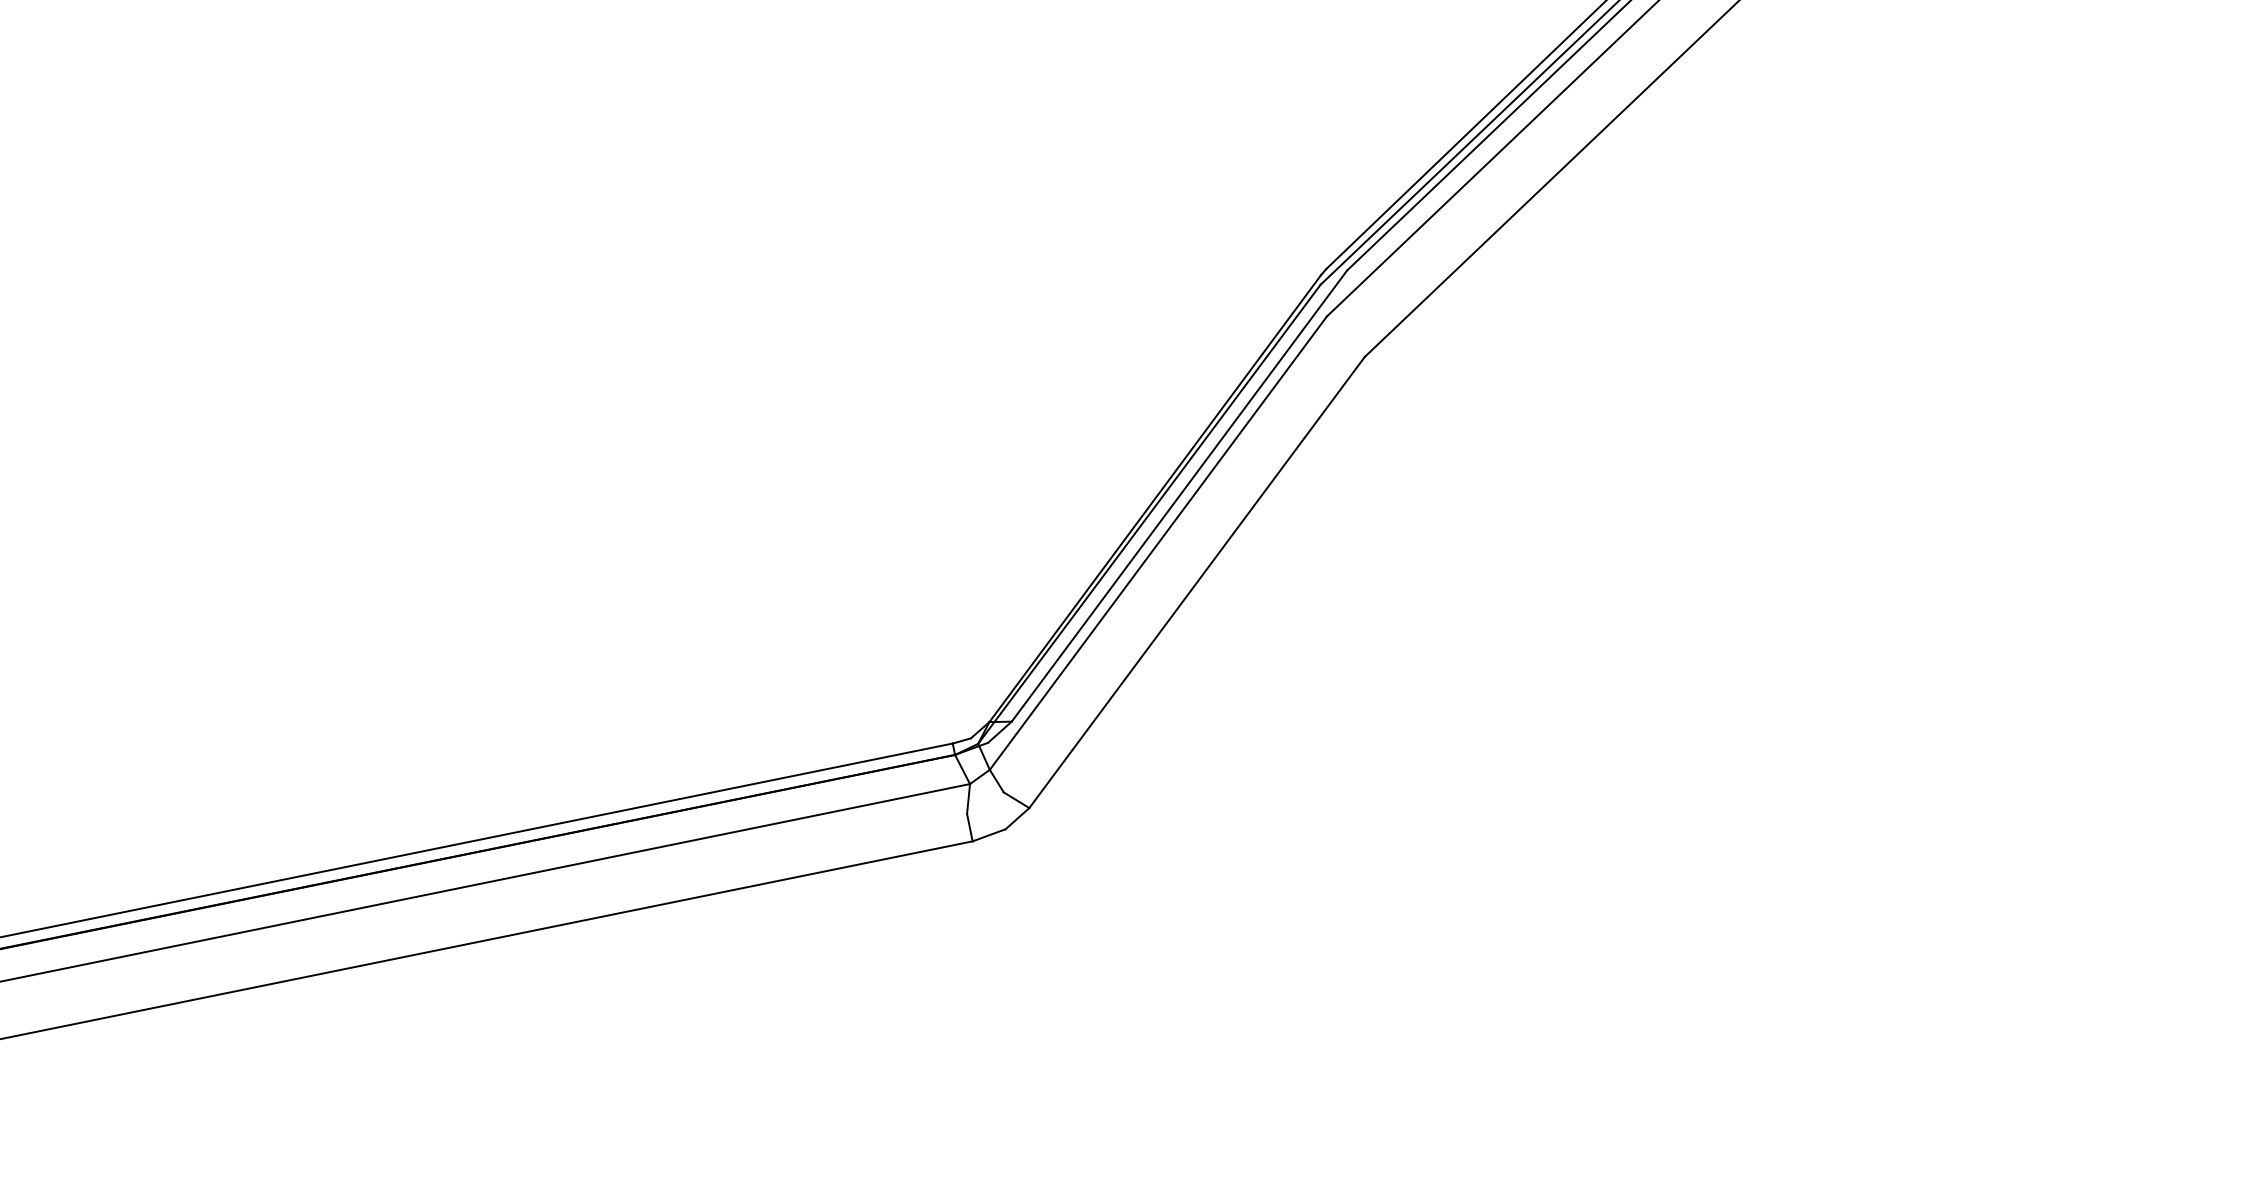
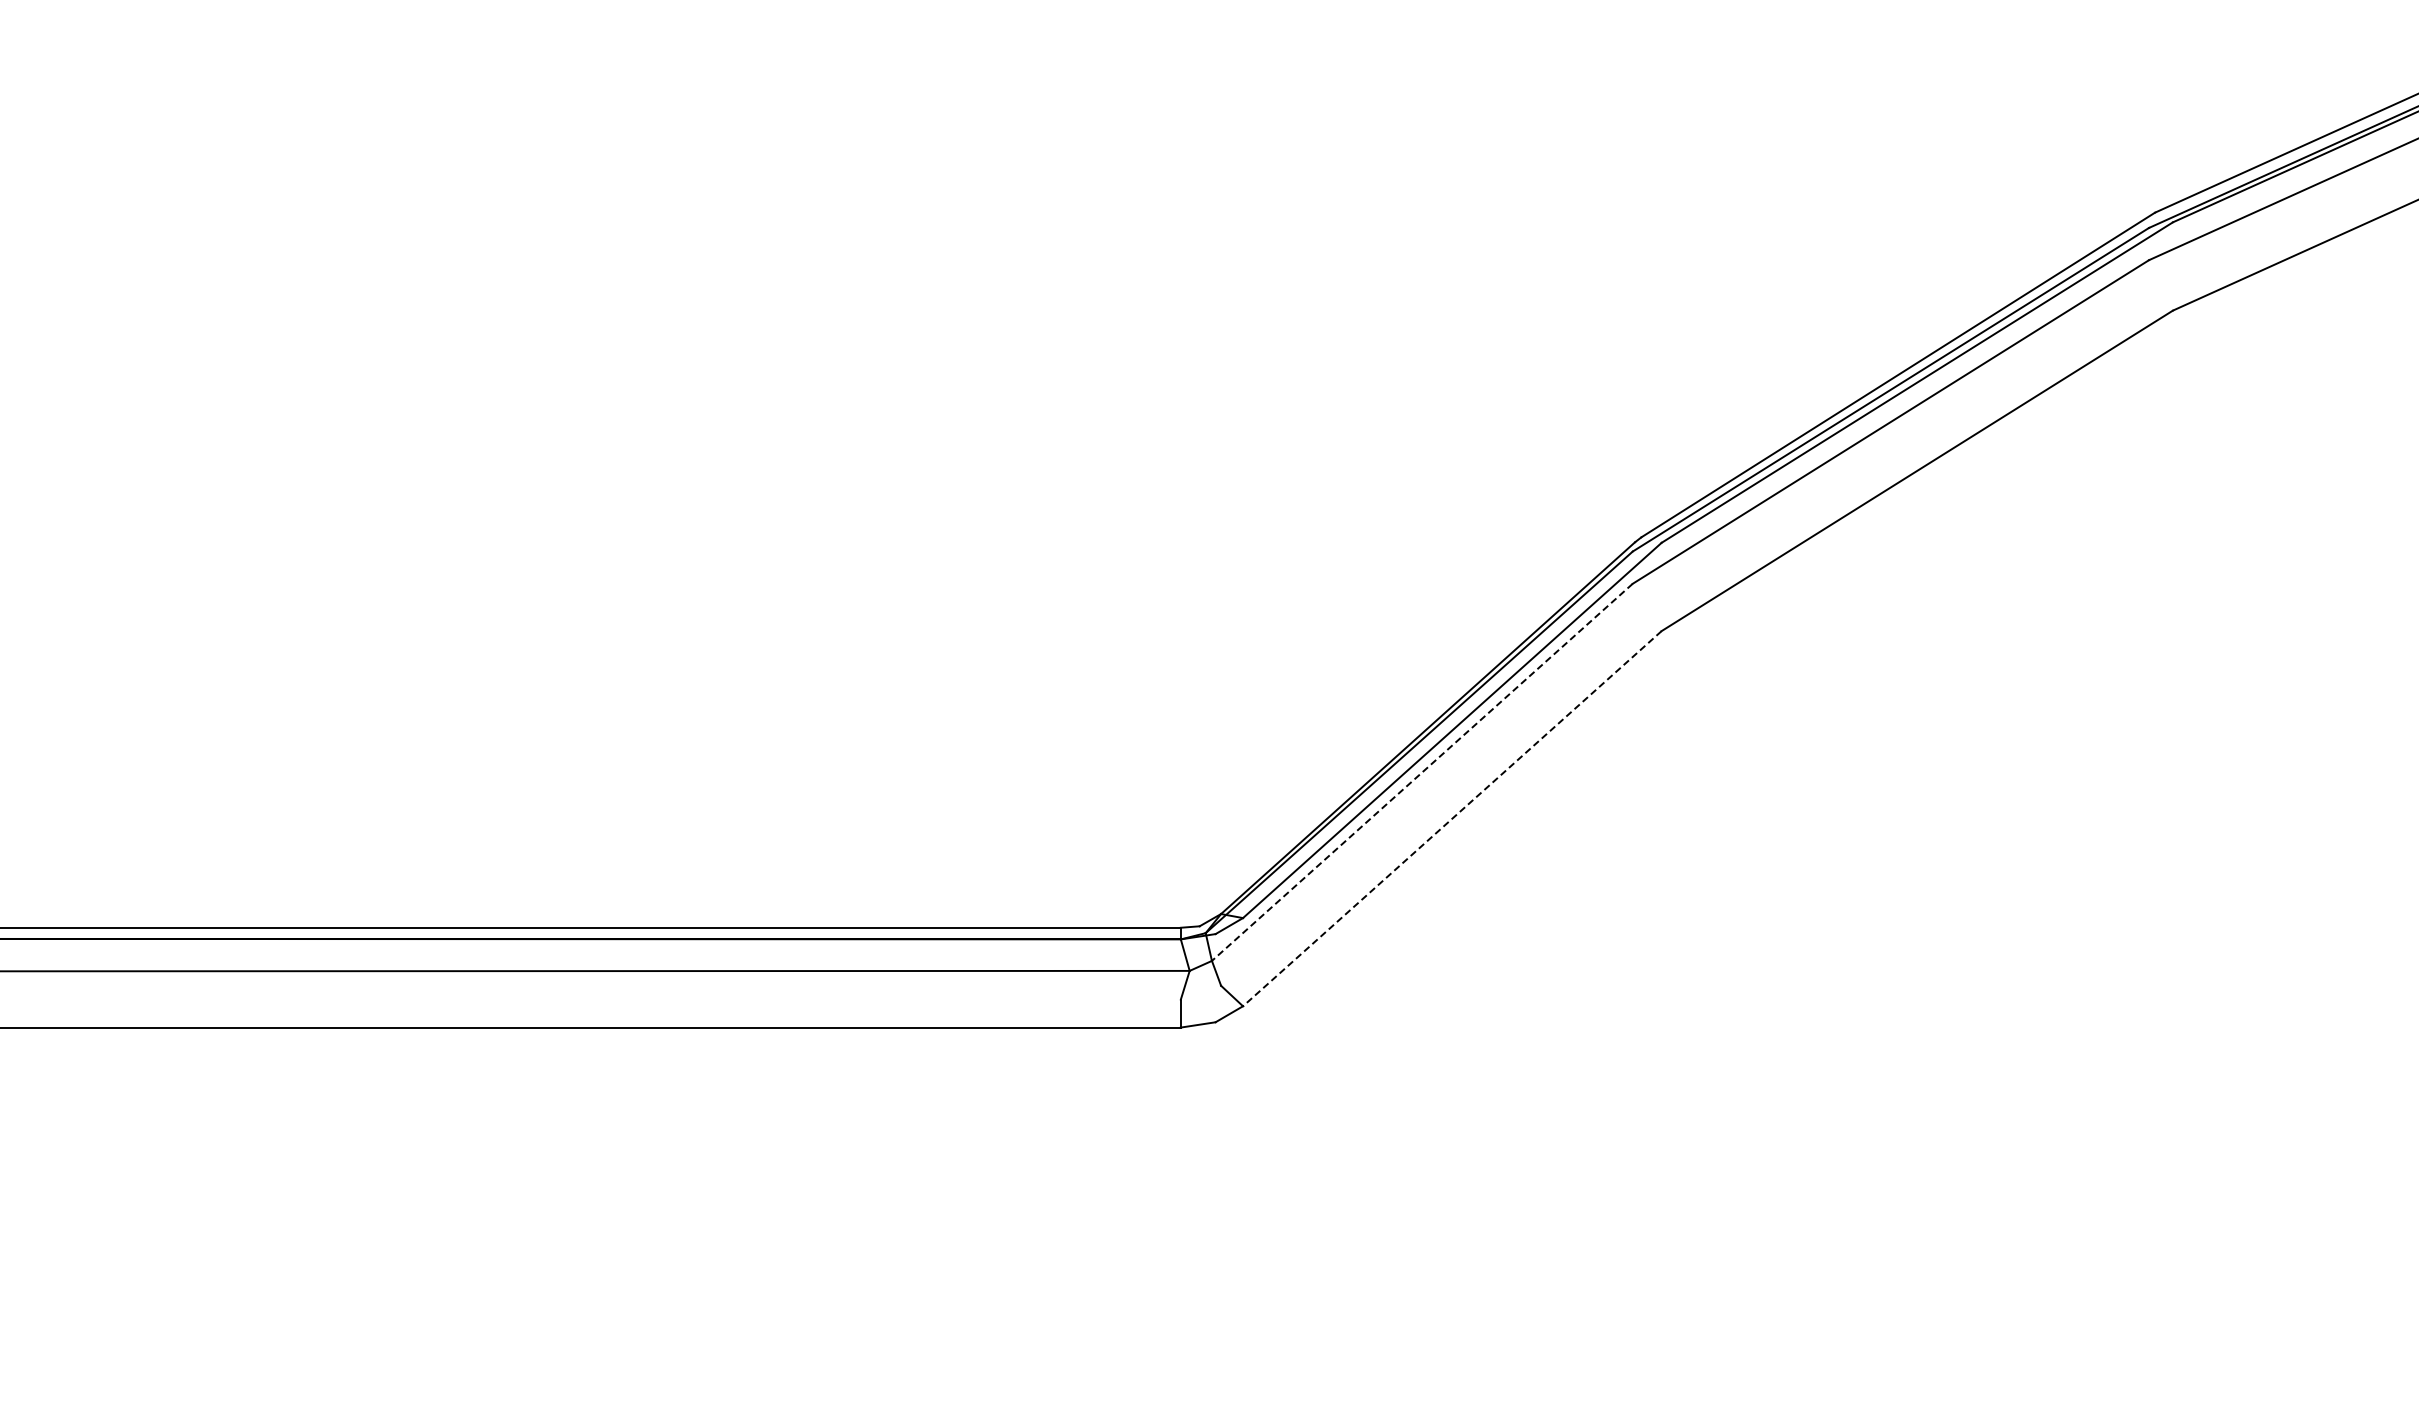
line: (1158, 543) -> (1422, 772), solid -> dashed
line: (1196, 583) -> (1451, 819), solid -> dashed

